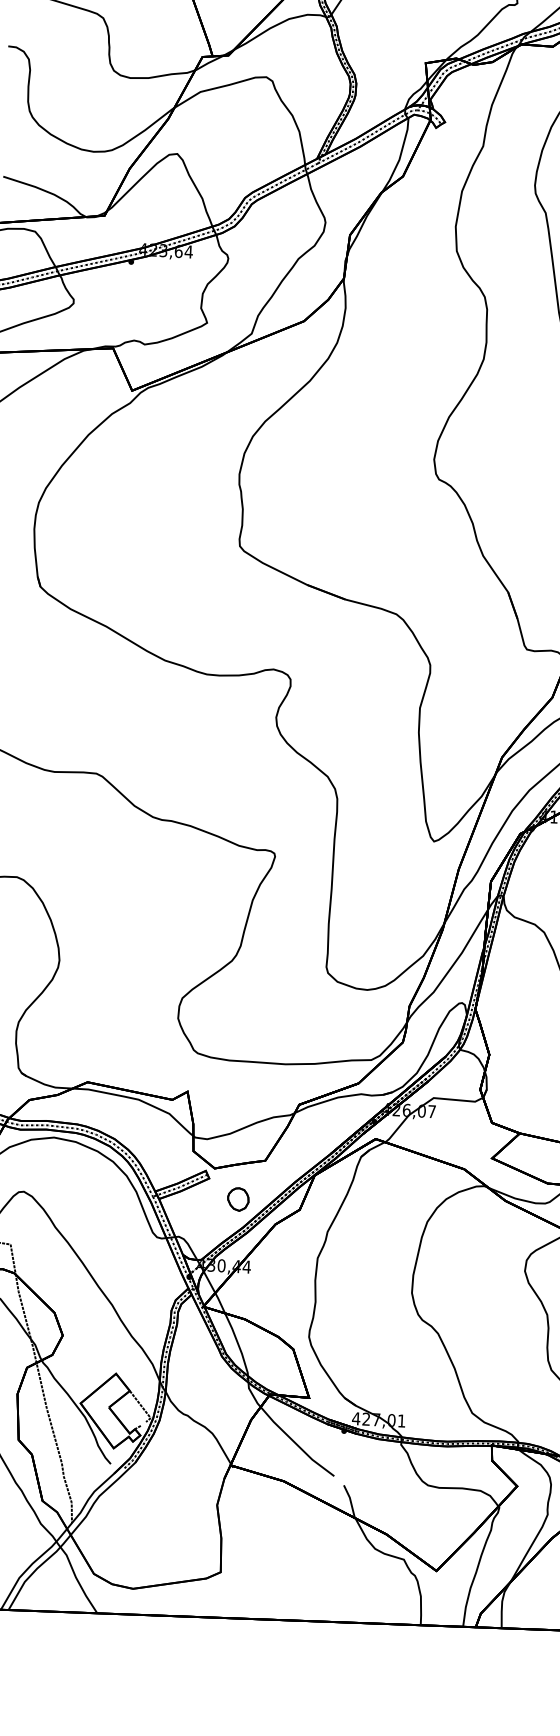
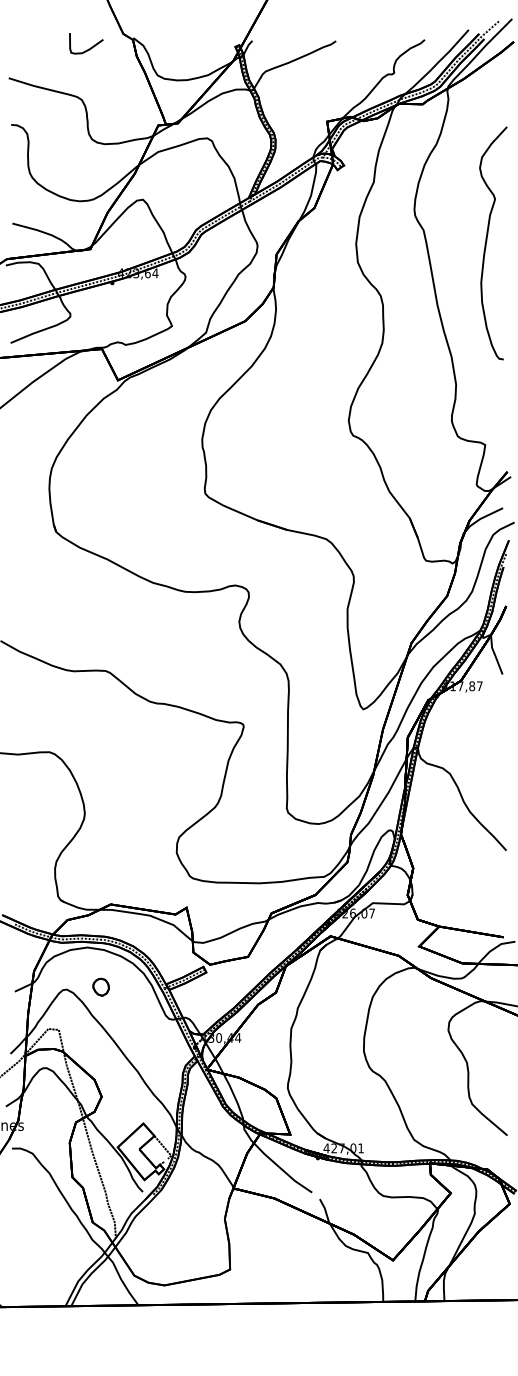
part: (237, 1198) -> (100, 986), moved

